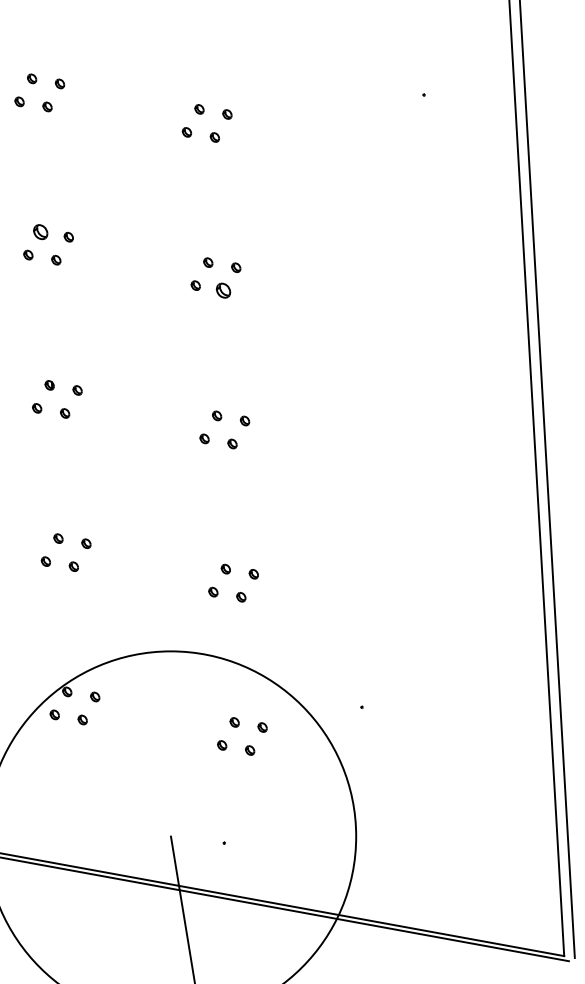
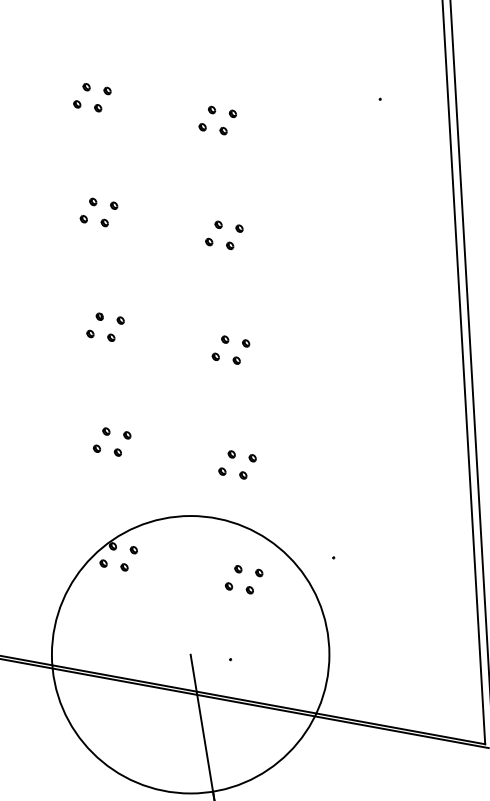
part: (41, 231) -> (93, 201), size x0.62
part: (224, 290) -> (230, 245), size x0.62

